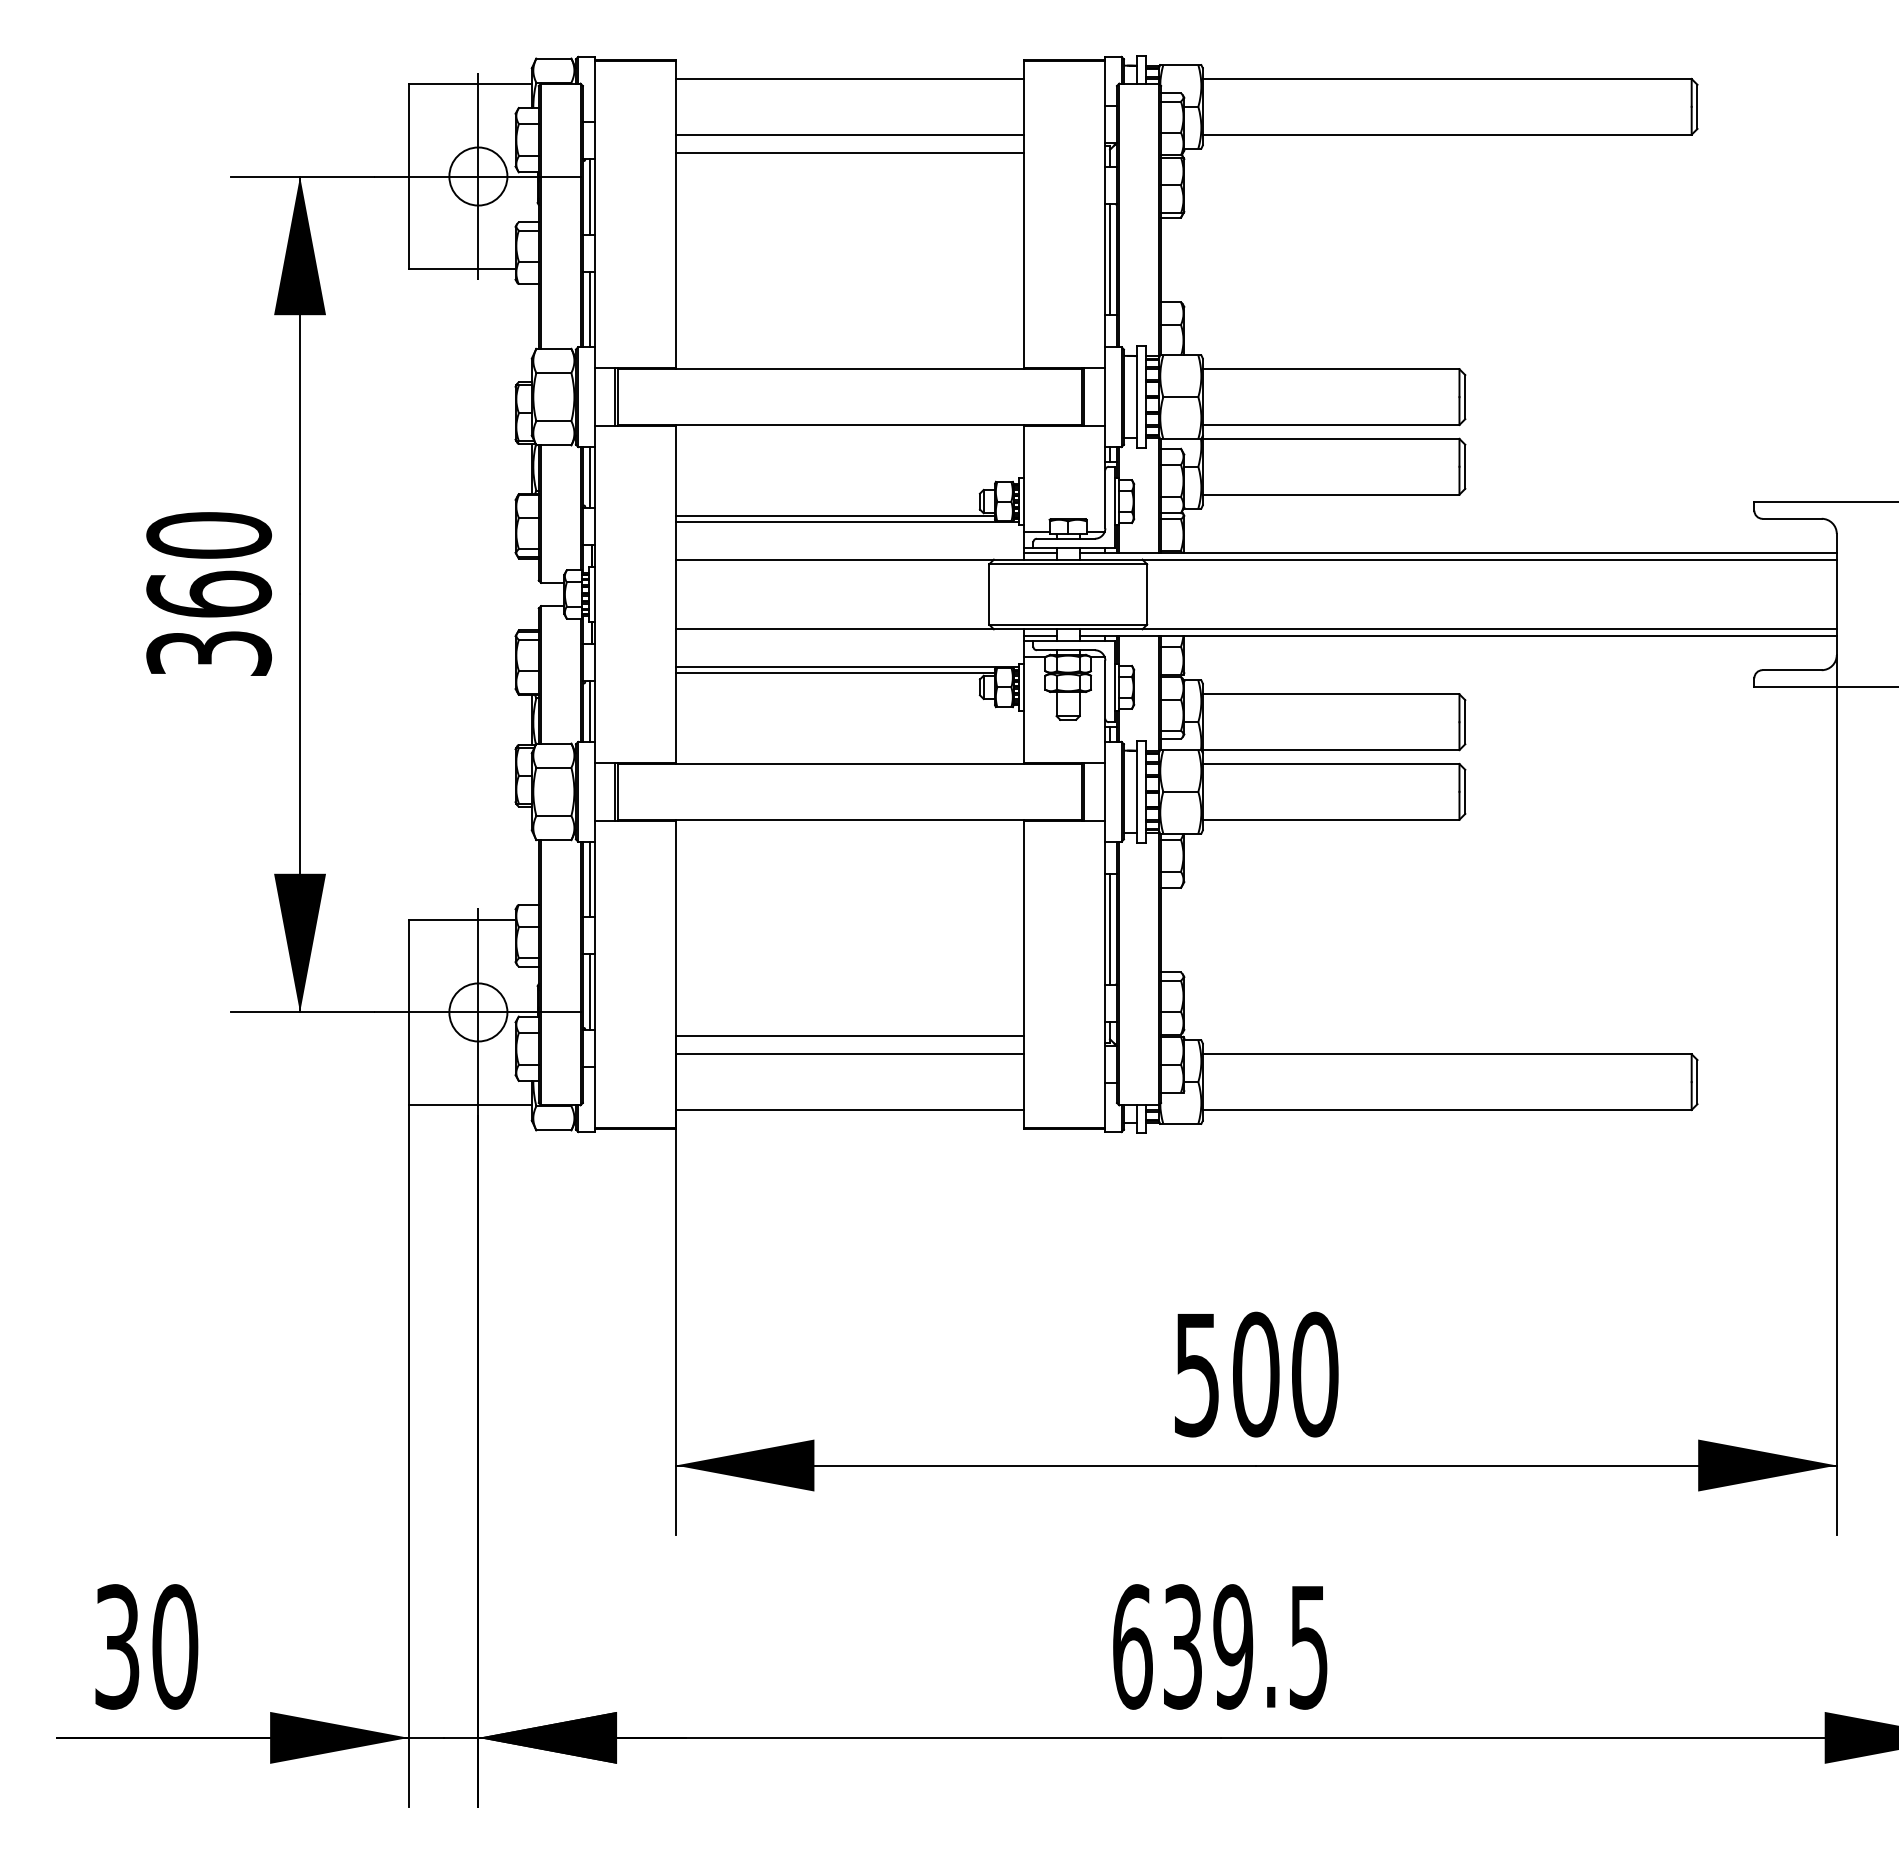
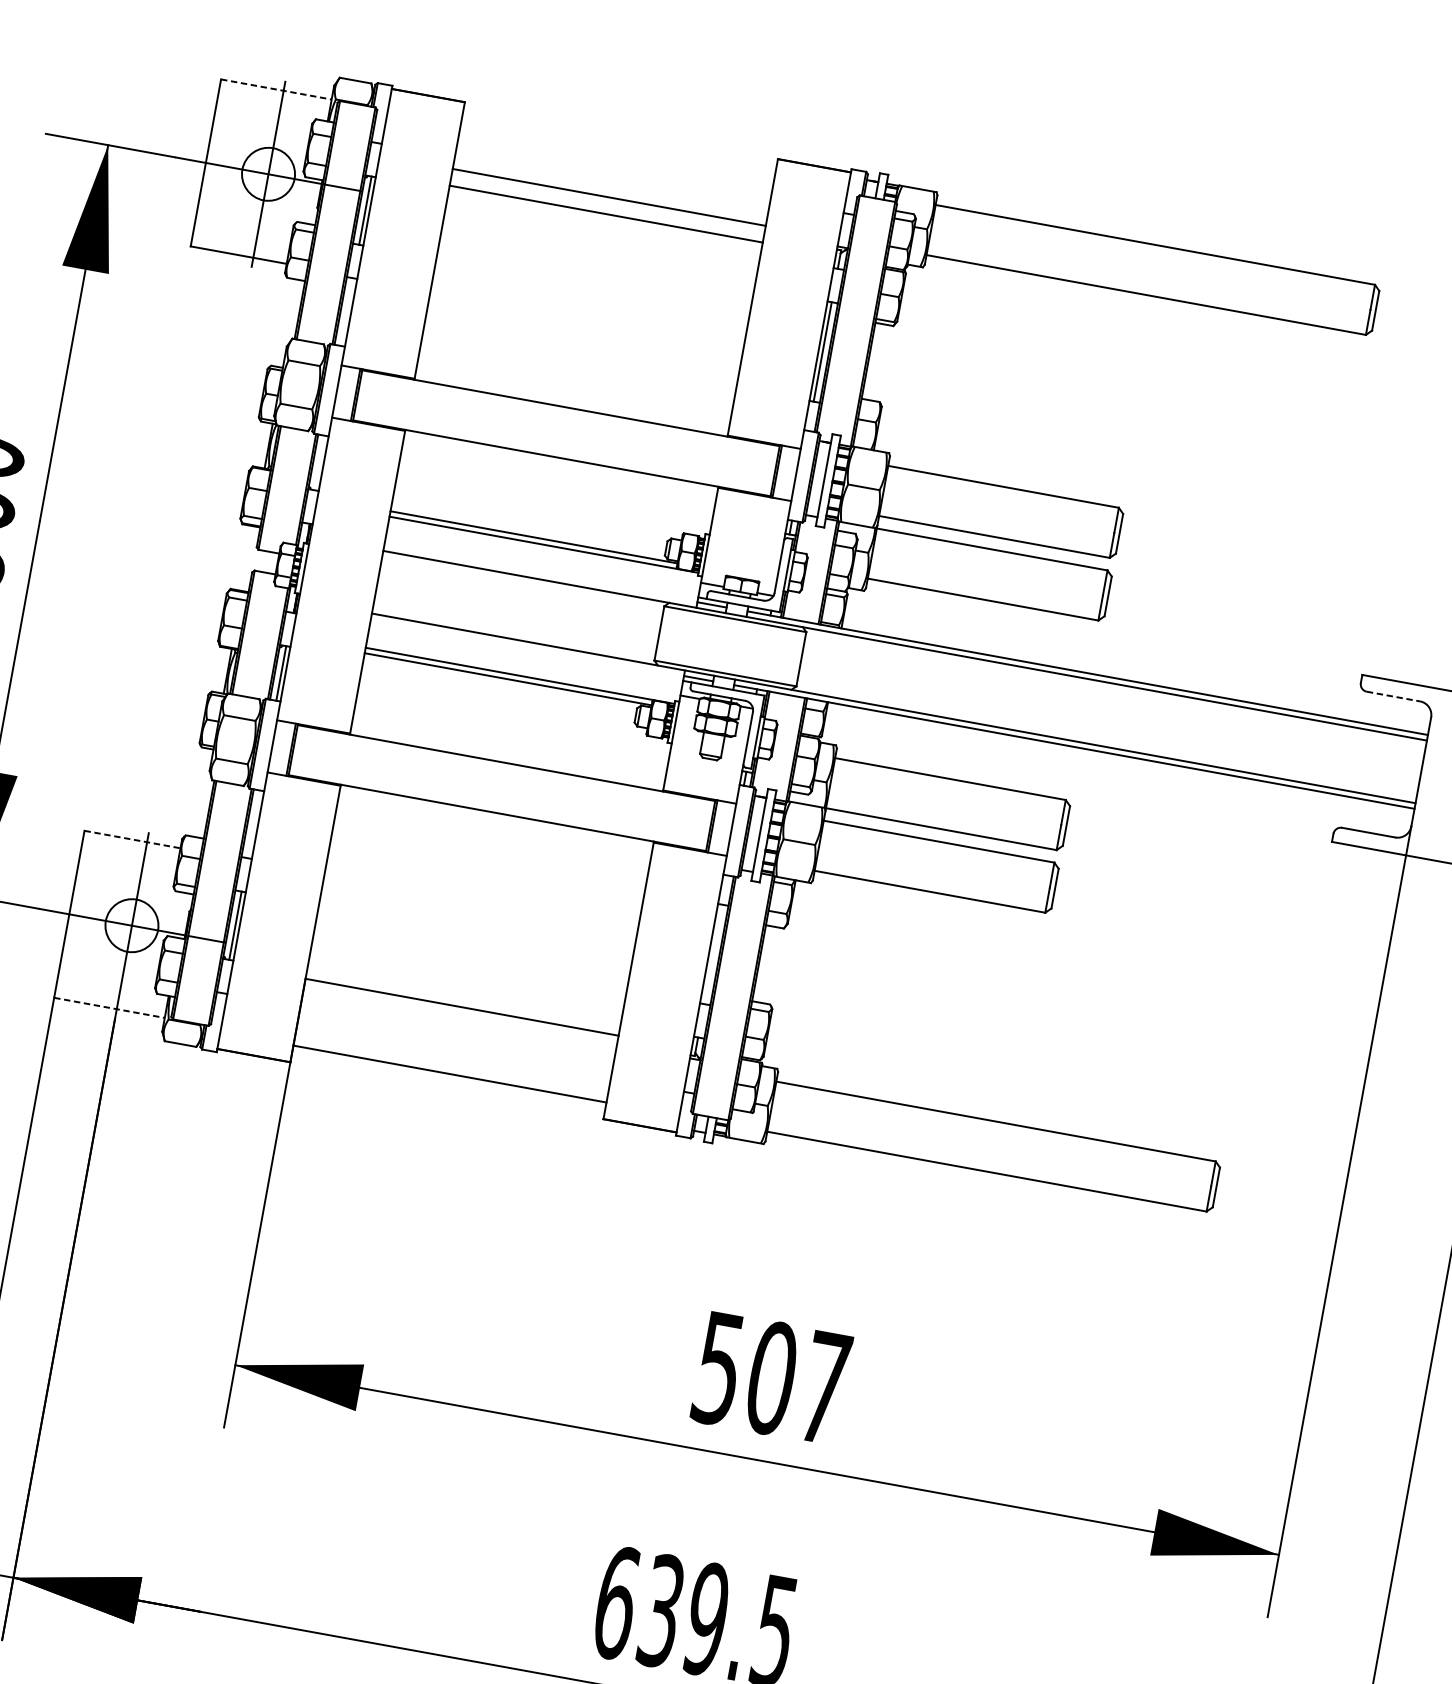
line: (849, 79) -> (617, 147), removed
line: (470, 83) -> (276, 89), solid -> dashed
line: (589, 309) -> (346, 311), removed
line: (589, 477) -> (319, 462), removed
line: (1792, 518) -> (1393, 696), solid -> dashed
line: (589, 879) -> (253, 824), removed
line: (462, 919) -> (132, 839), solid -> dashed
line: (1110, 929) -> (713, 954), removed
line: (849, 1054) -> (458, 1024), removed
line: (470, 1105) -> (109, 1008), solid -> dashed
text: (1315, 1374) -> (825, 1387), 500 -> 507

